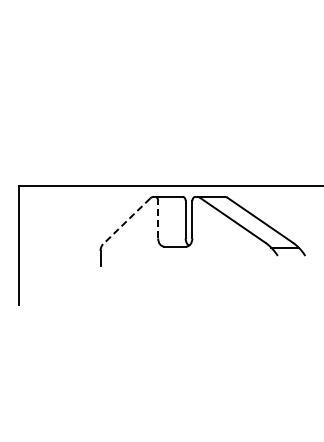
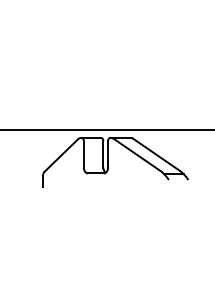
line: (158, 219) -> (84, 154), dashed -> solid
line: (126, 221) -> (61, 155), dashed -> solid

